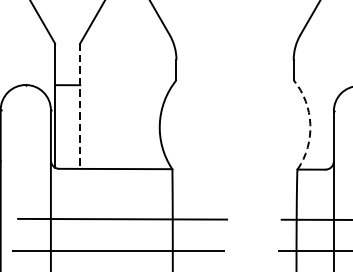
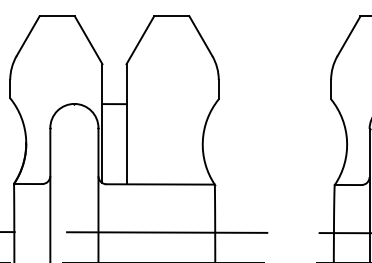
line: (80, 106) -> (126, 124), dashed -> solid
arc: (310, 124) -> (347, 141), dashed -> solid

